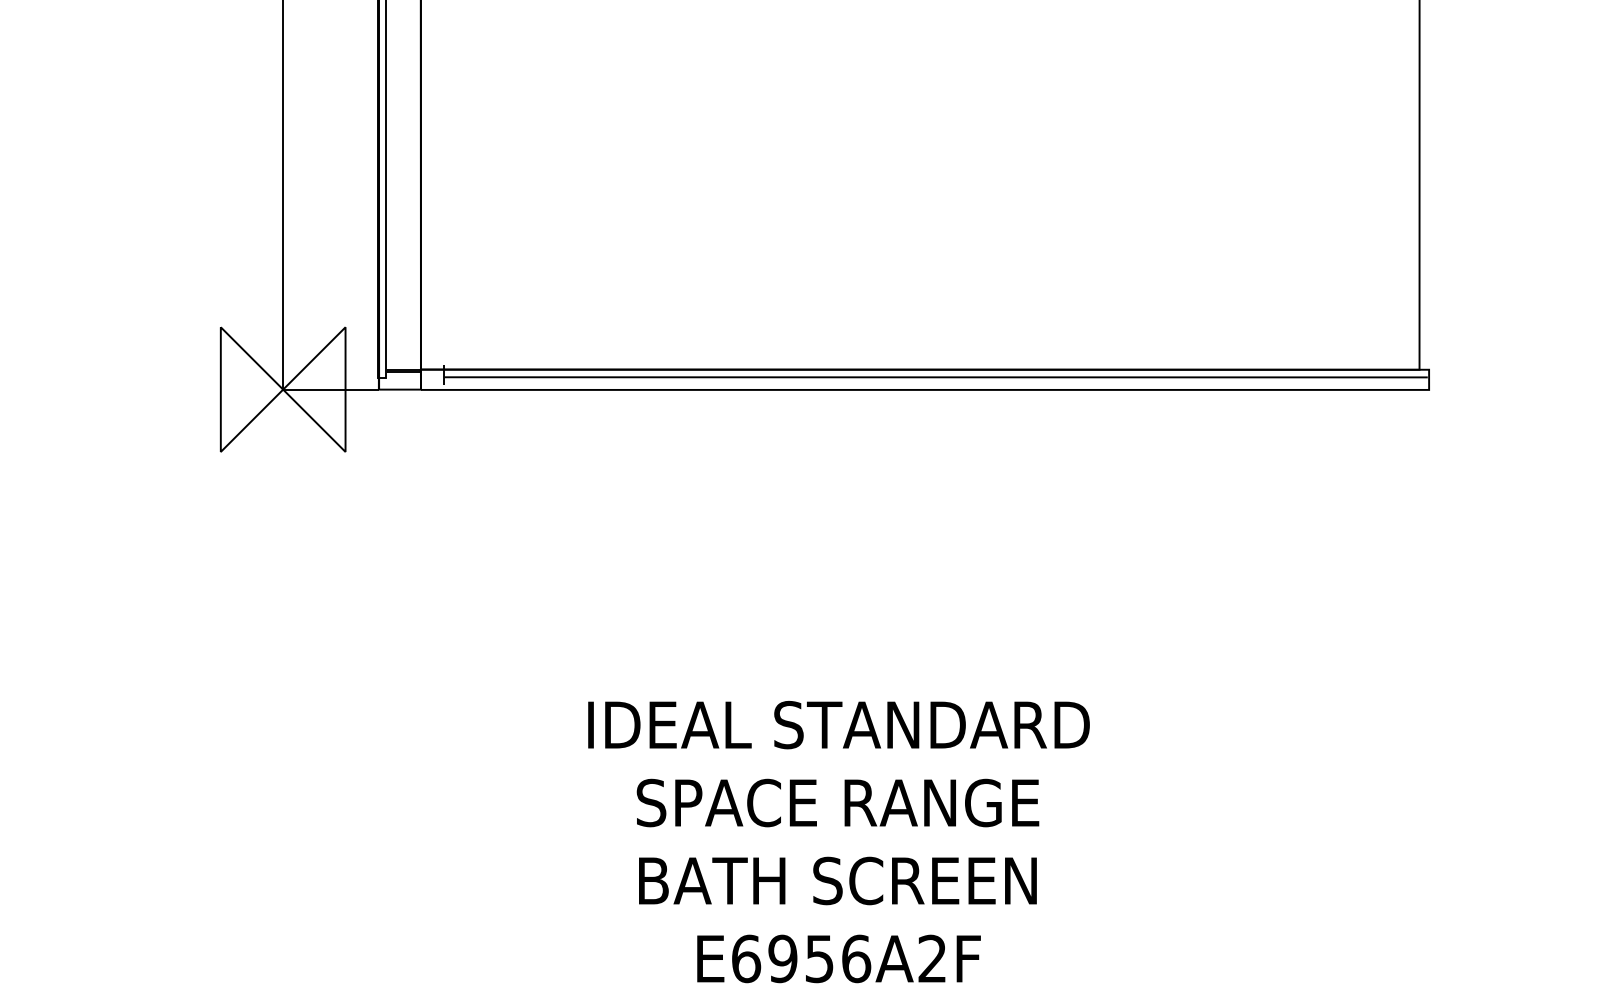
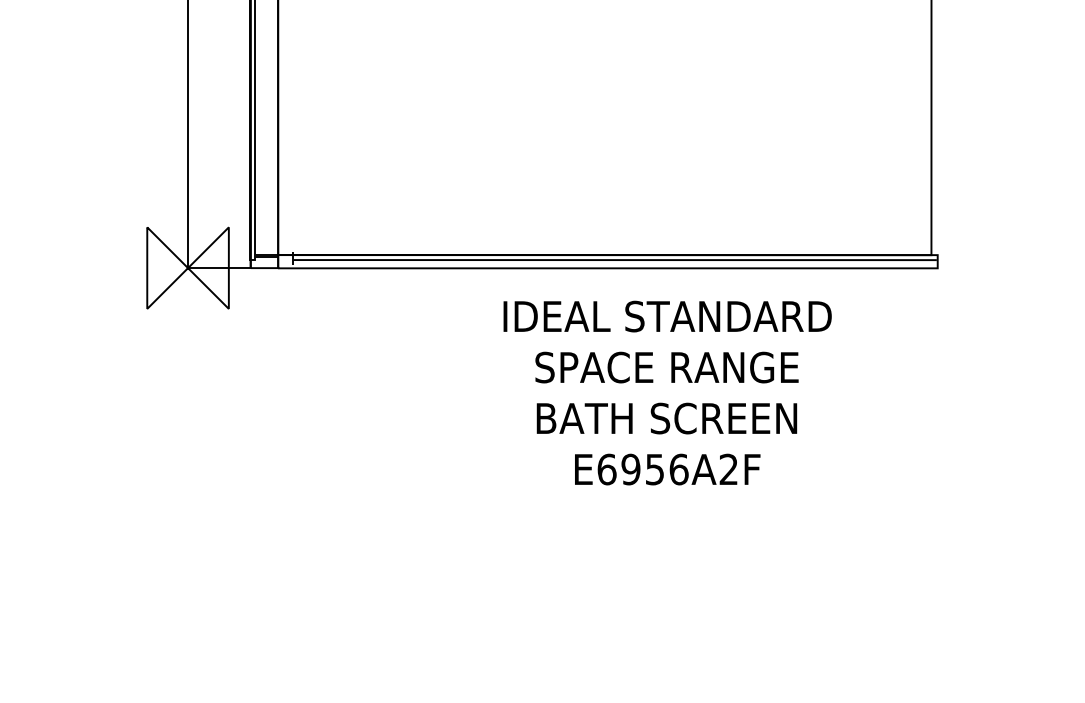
text: (838, 841) -> (667, 392), moved

